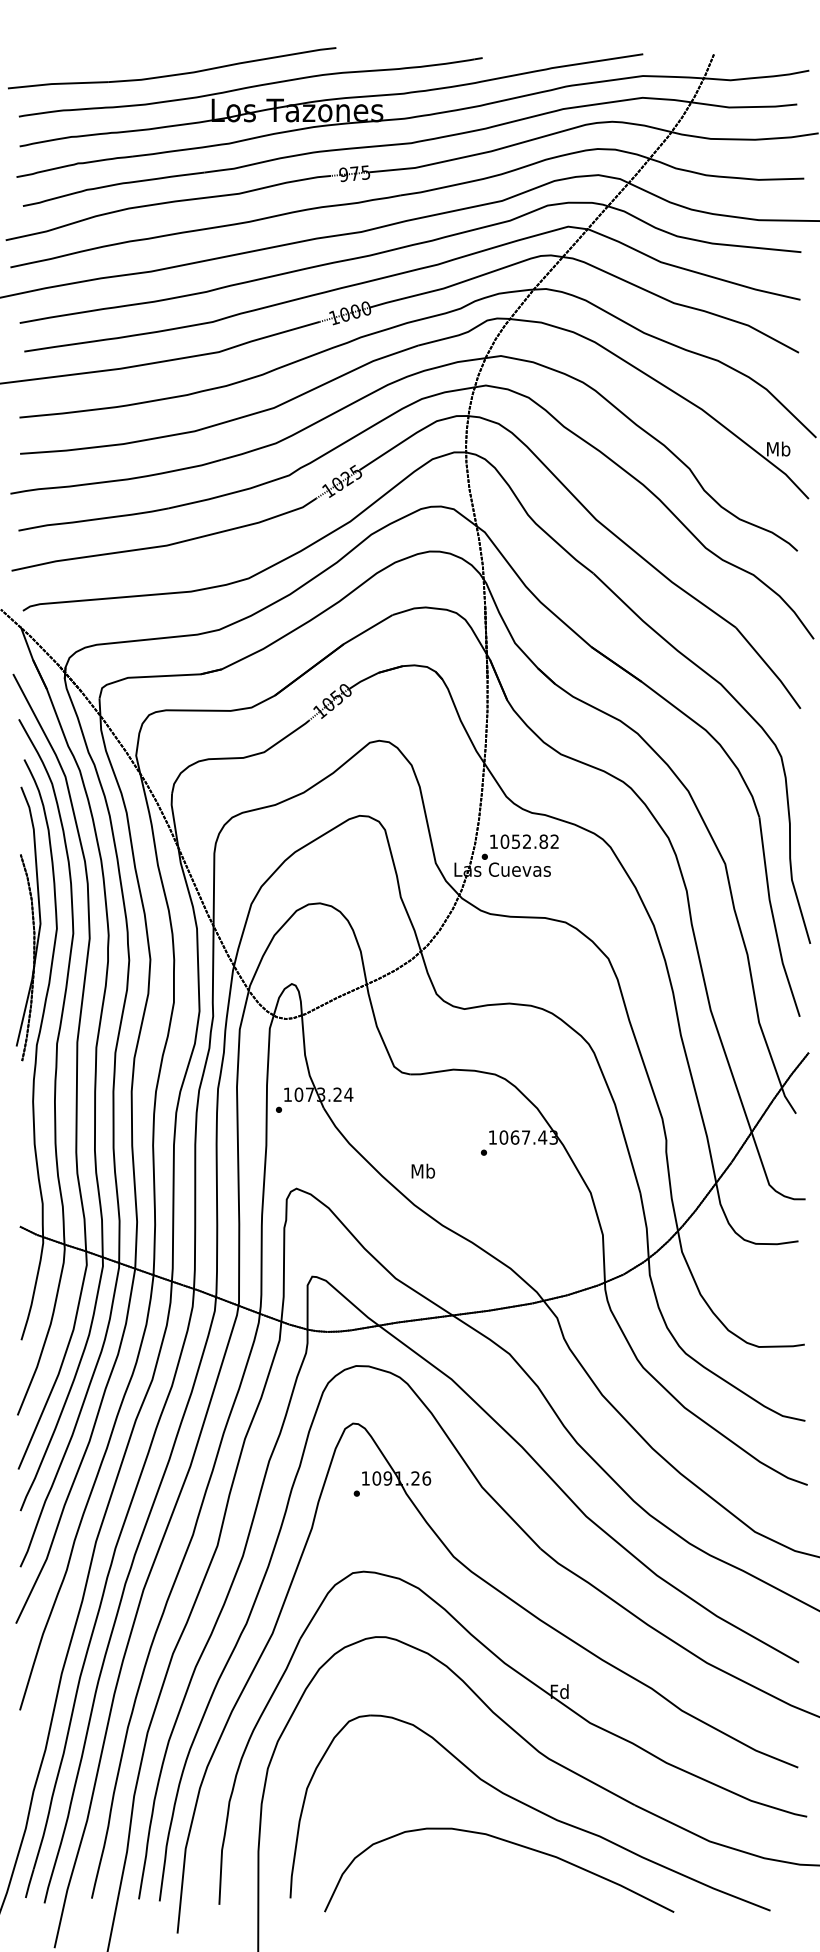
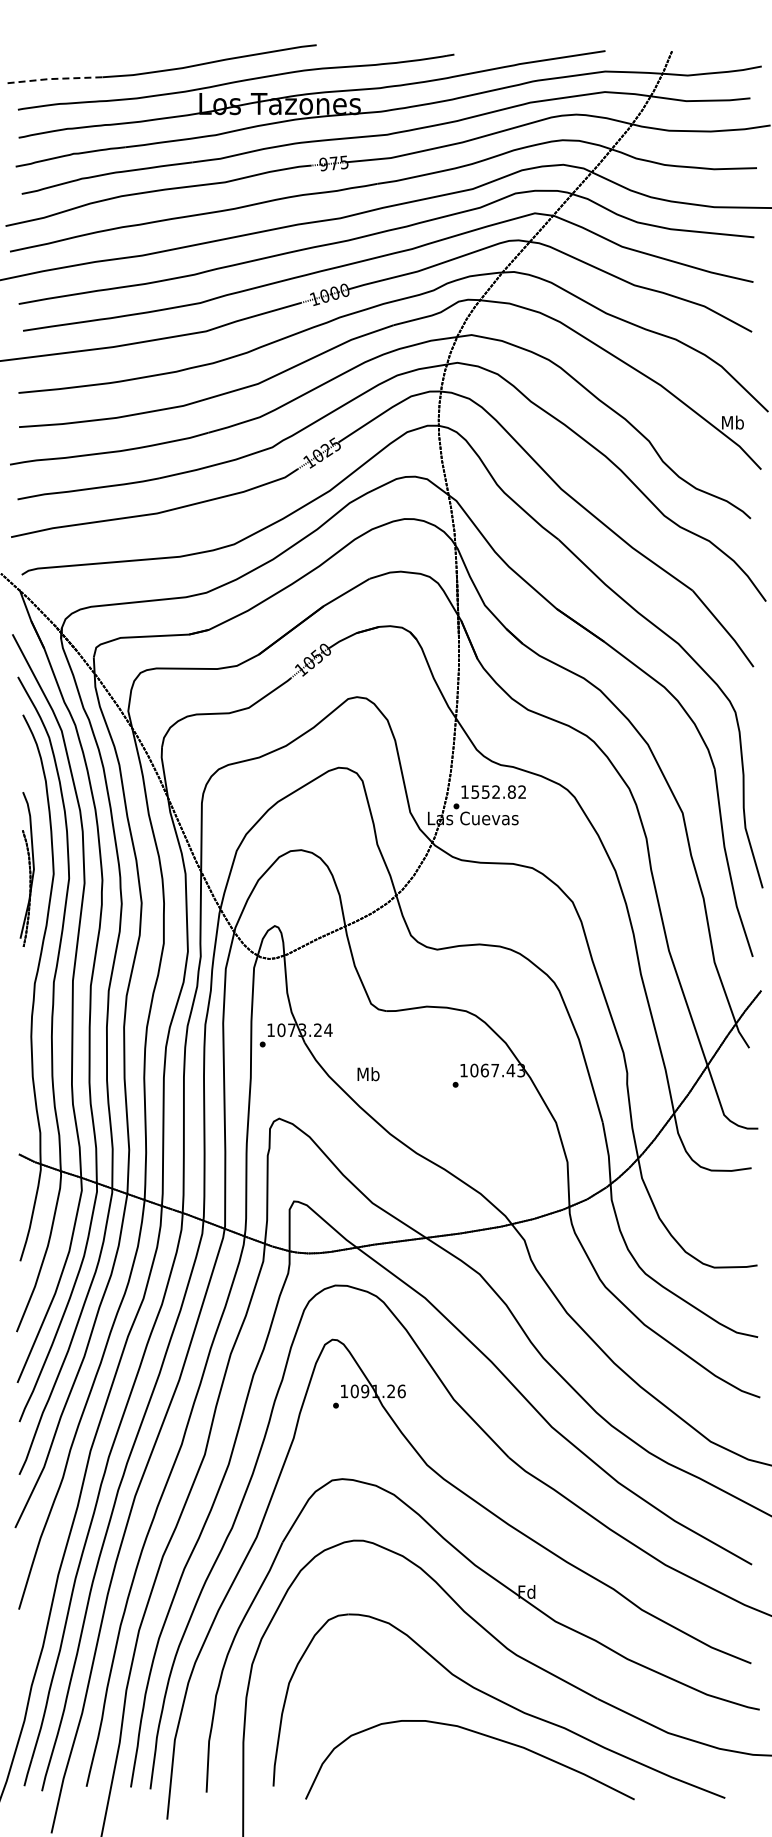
line: (57, 83) -> (54, 78), solid -> dashed
text: (505, 841) -> (475, 791), 1052.82 -> 1552.82
part: (29, 923) -> (27, 869), size x0.6
text: (423, 1171) -> (368, 1074), moved

